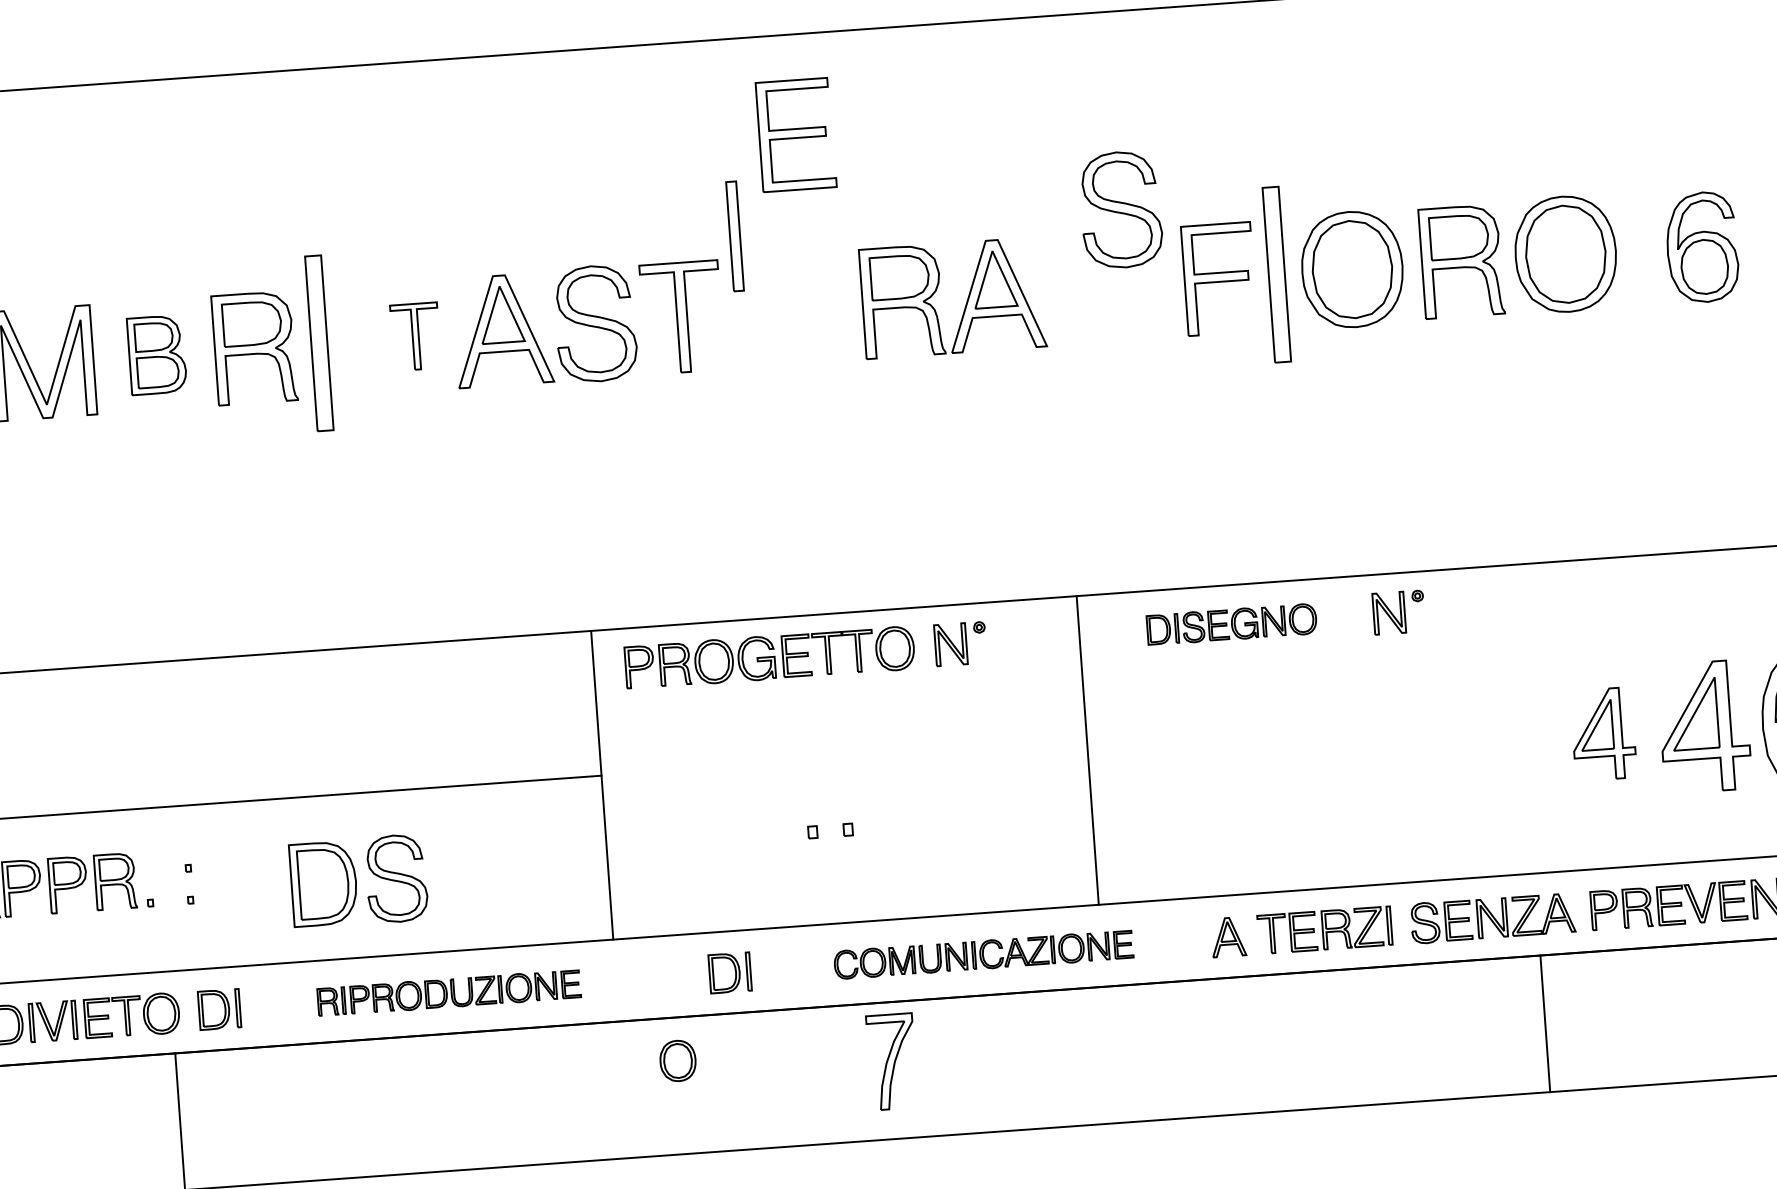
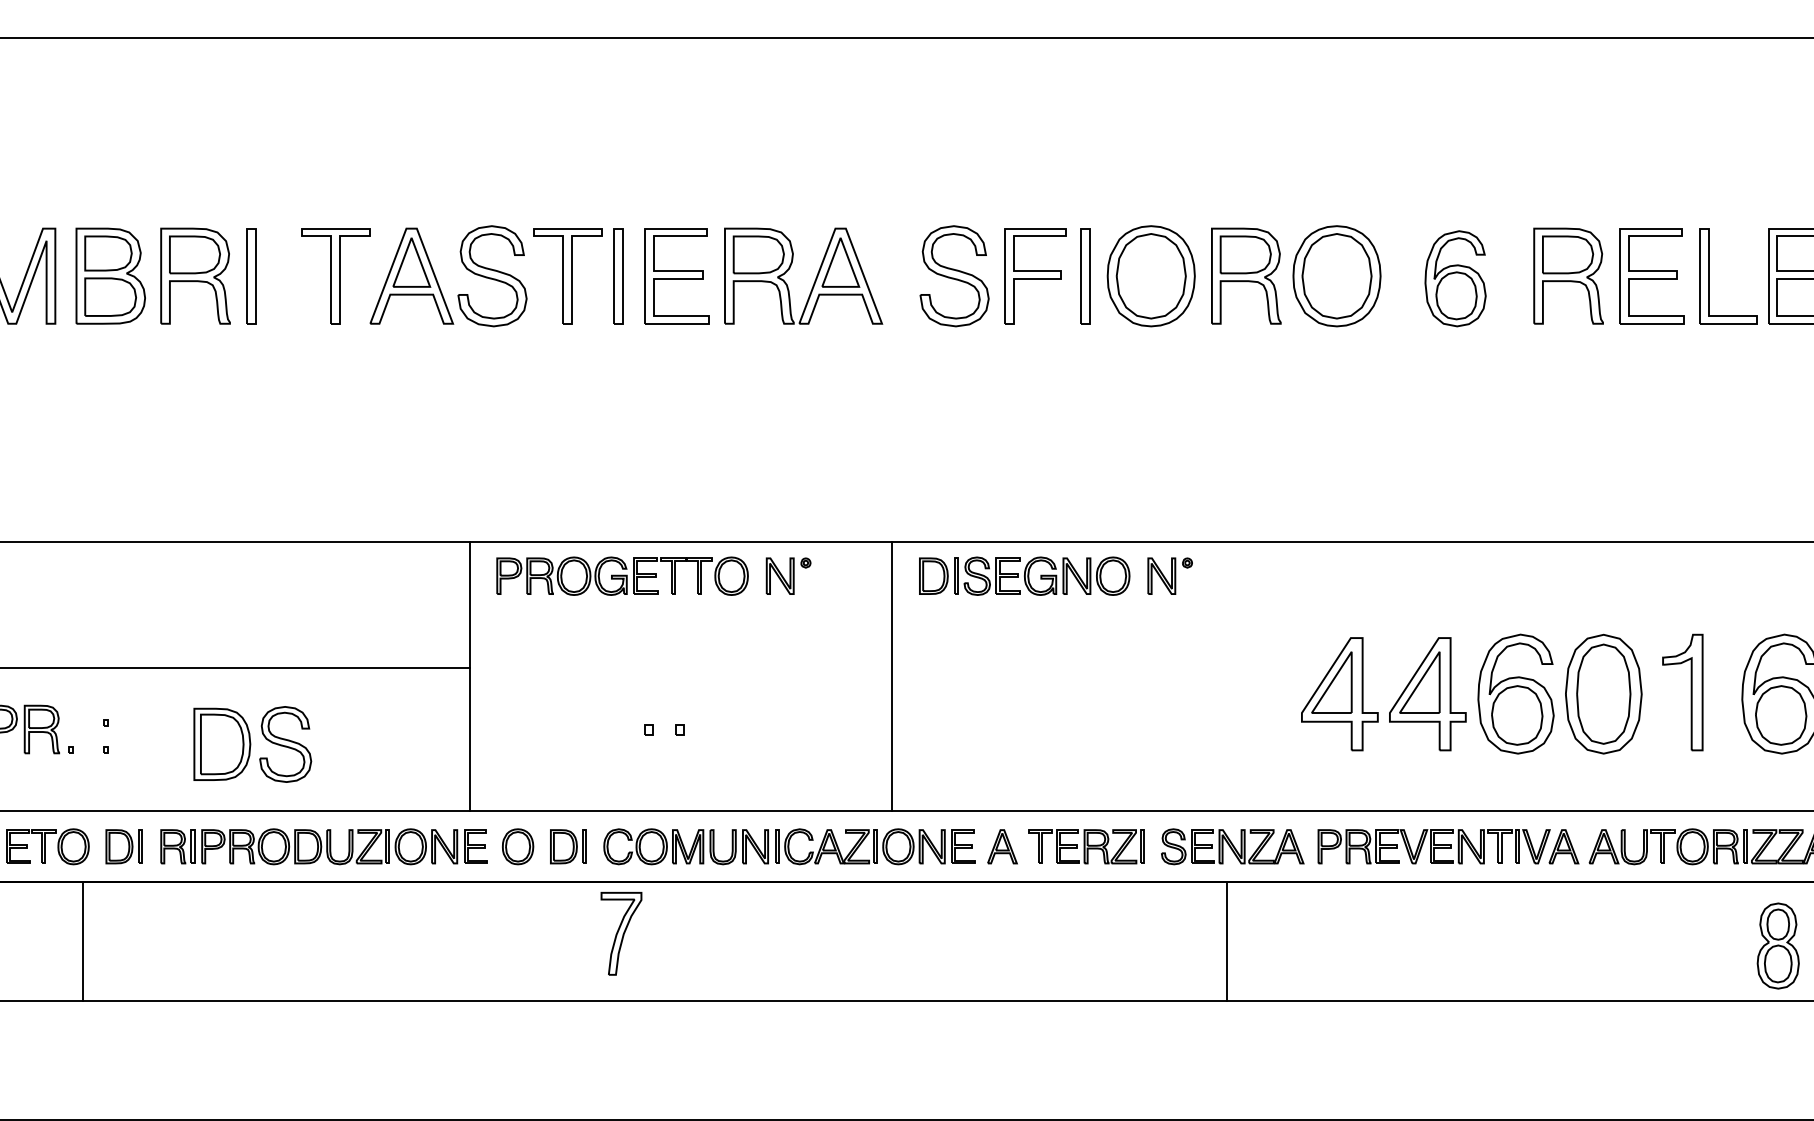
part: (795, 135) -> (676, 276), moved
part: (1120, 210) -> (954, 276), moved
part: (734, 236) -> (618, 276), moved
part: (1276, 275) -> (1085, 276), size x0.62
part: (415, 337) -> (335, 276), size x1.67
part: (318, 343) -> (251, 276), size x0.62
part: (156, 354) -> (110, 275), size x1.43
part: (1231, 623) -> (1024, 575), size x1.43
part: (1603, 734) -> (1339, 694), size x1.43
part: (983, 954) -> (789, 846), size x1.43
part: (448, 992) -> (323, 846), size x1.43
line: (1545, 1023) -> (1227, 941), moved
part: (678, 1060) -> (518, 846), moved
part: (892, 1061) -> (621, 933), moved

